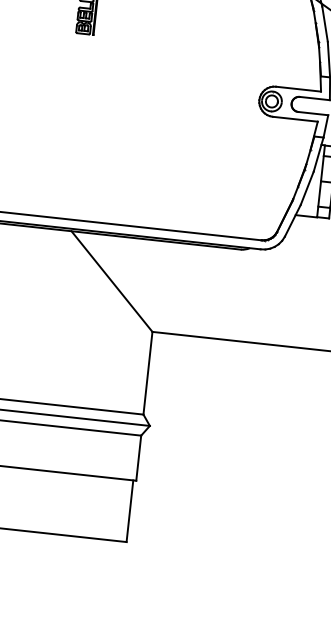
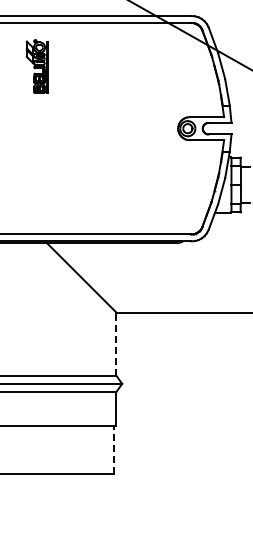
line: (147, 373) -> (116, 344), solid -> dashed
line: (130, 510) -> (114, 449), solid -> dashed

